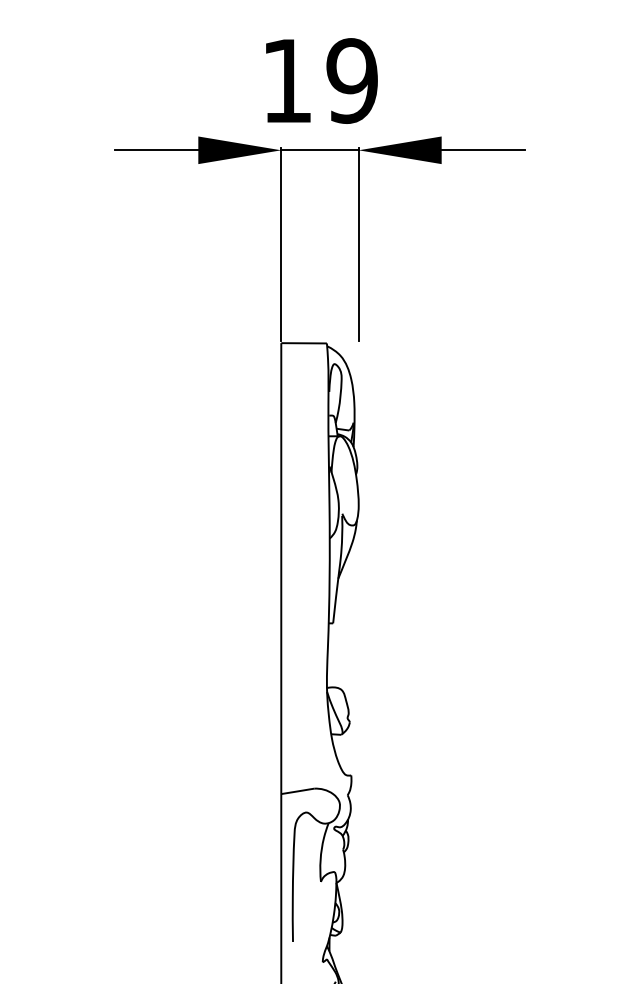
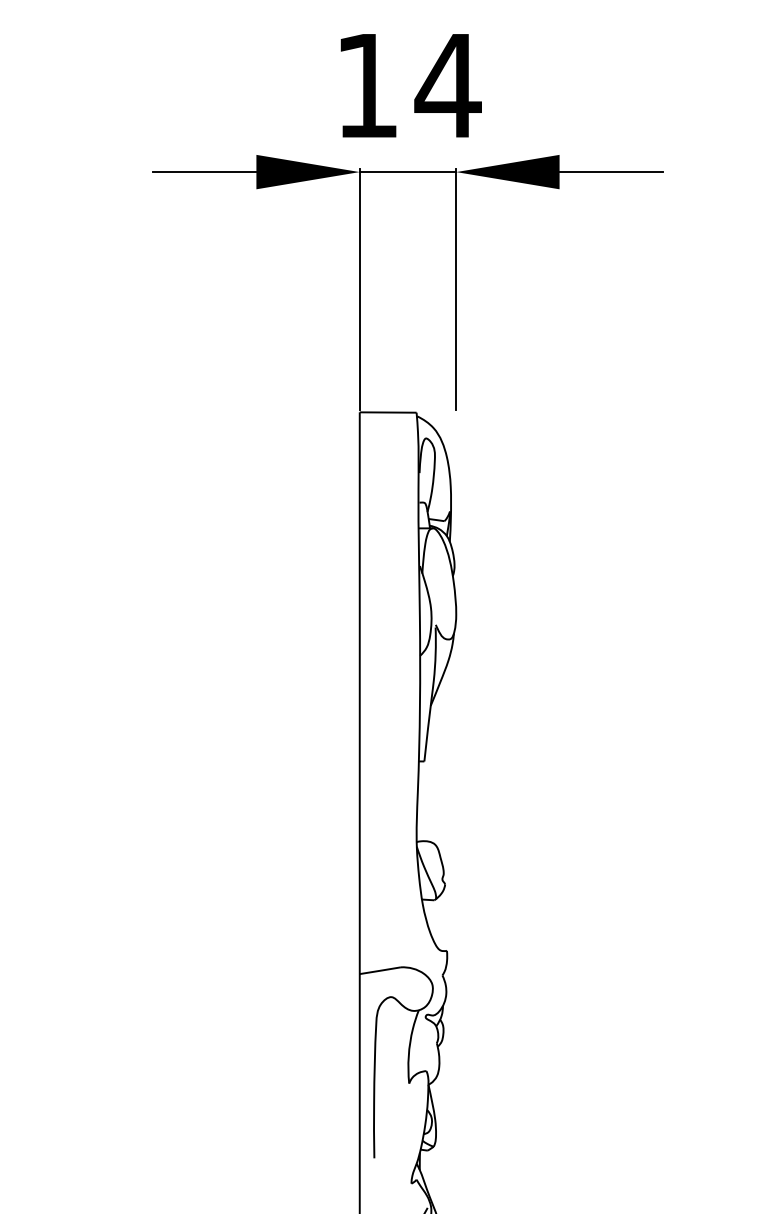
text: (352, 80) -> (448, 85), 19 -> 14

